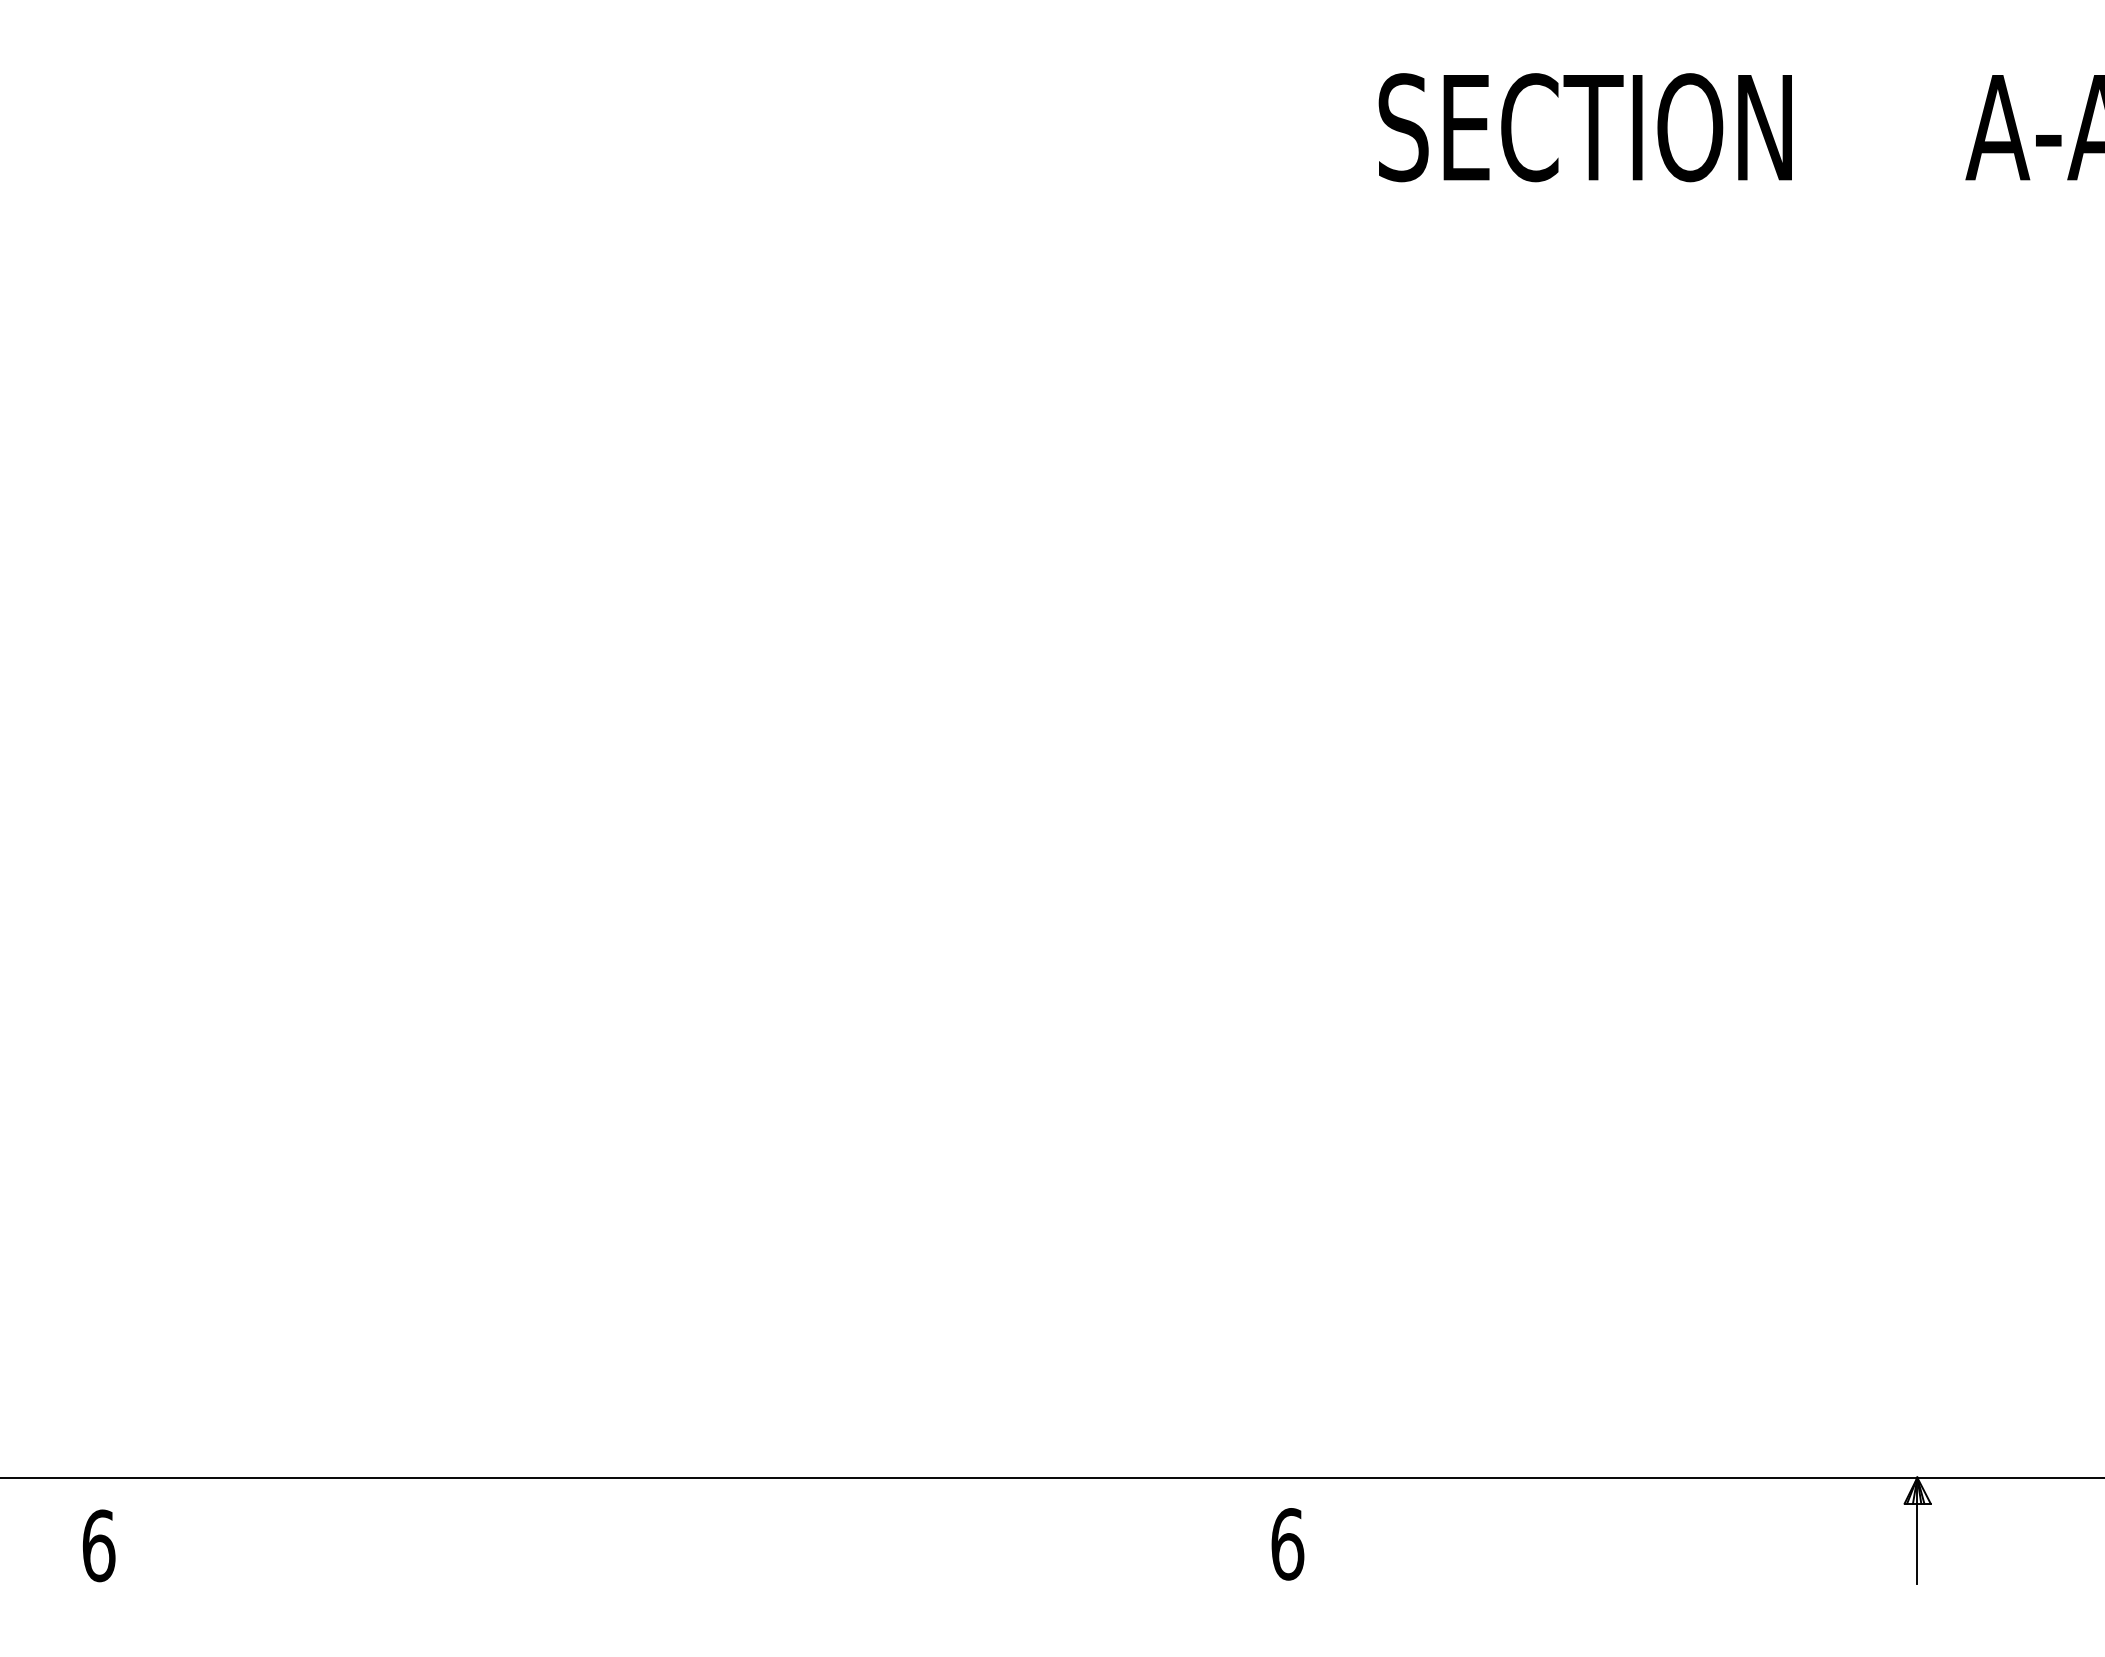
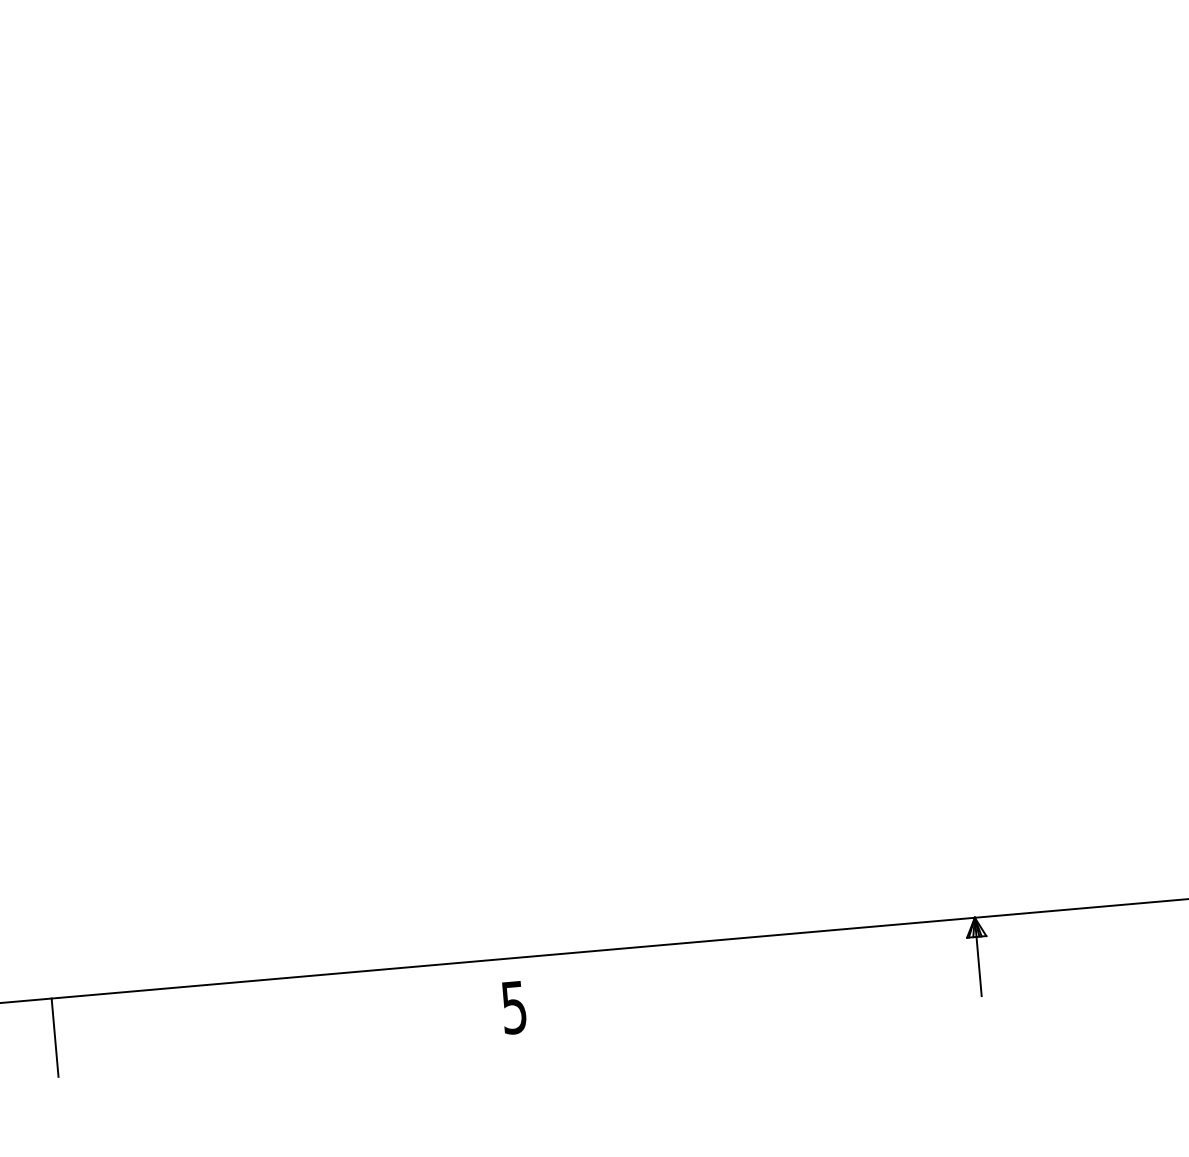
line: (666, 1530) -> (54, 1037), added
text: (1287, 1544) -> (514, 1007), 6 -> 5

